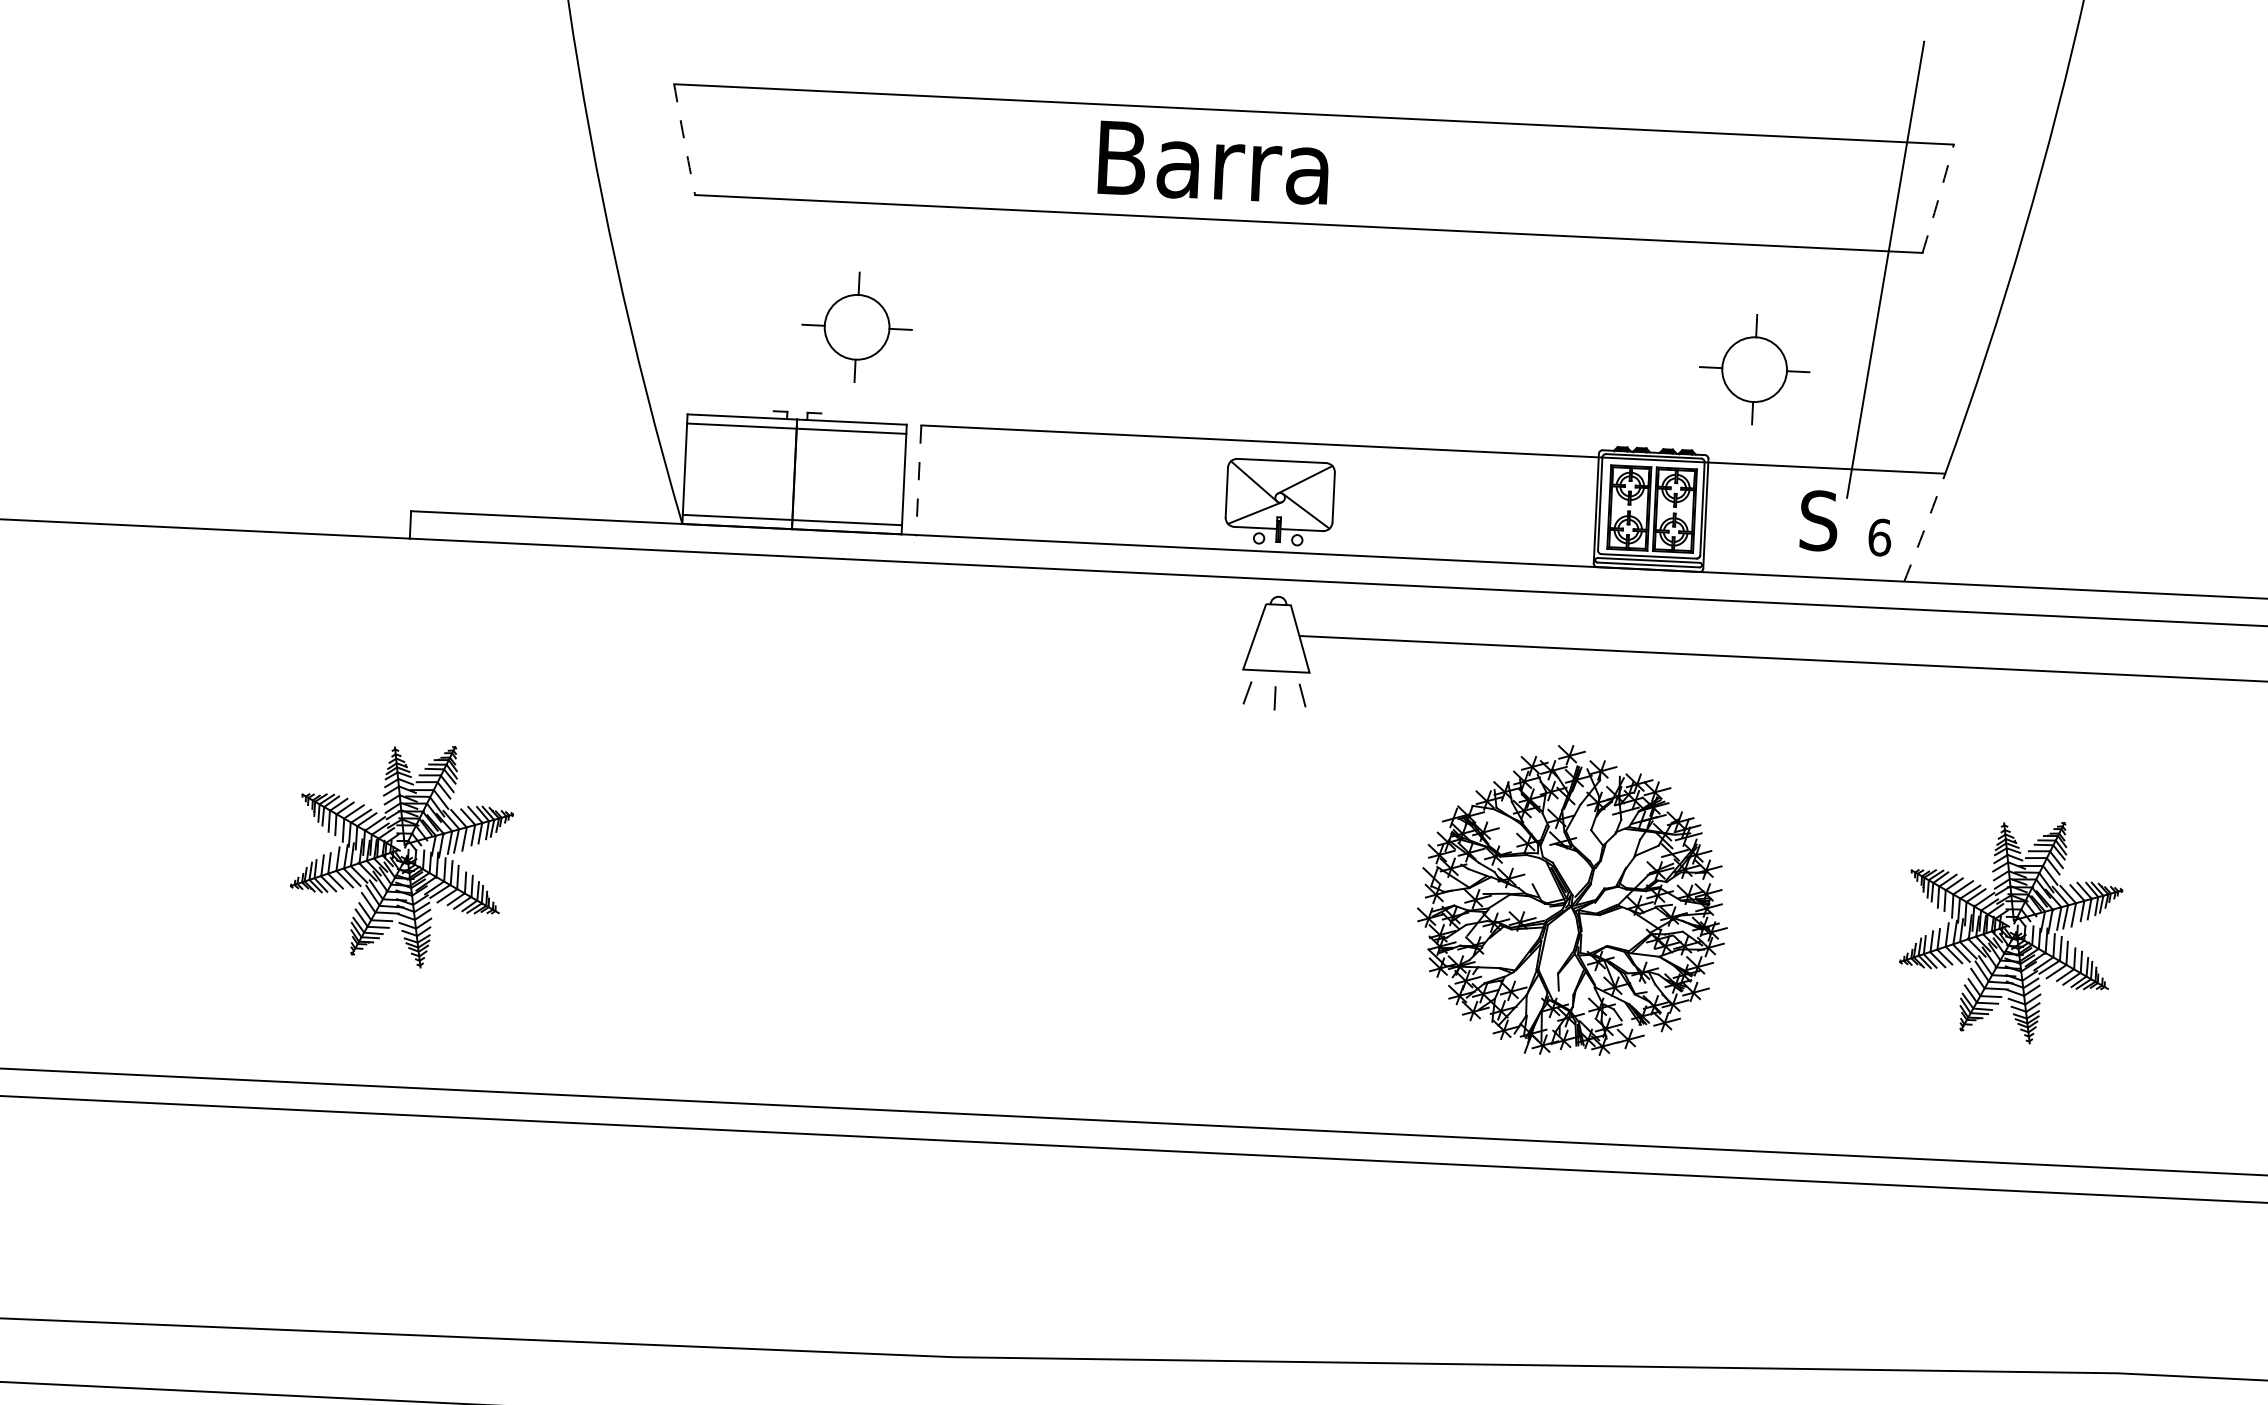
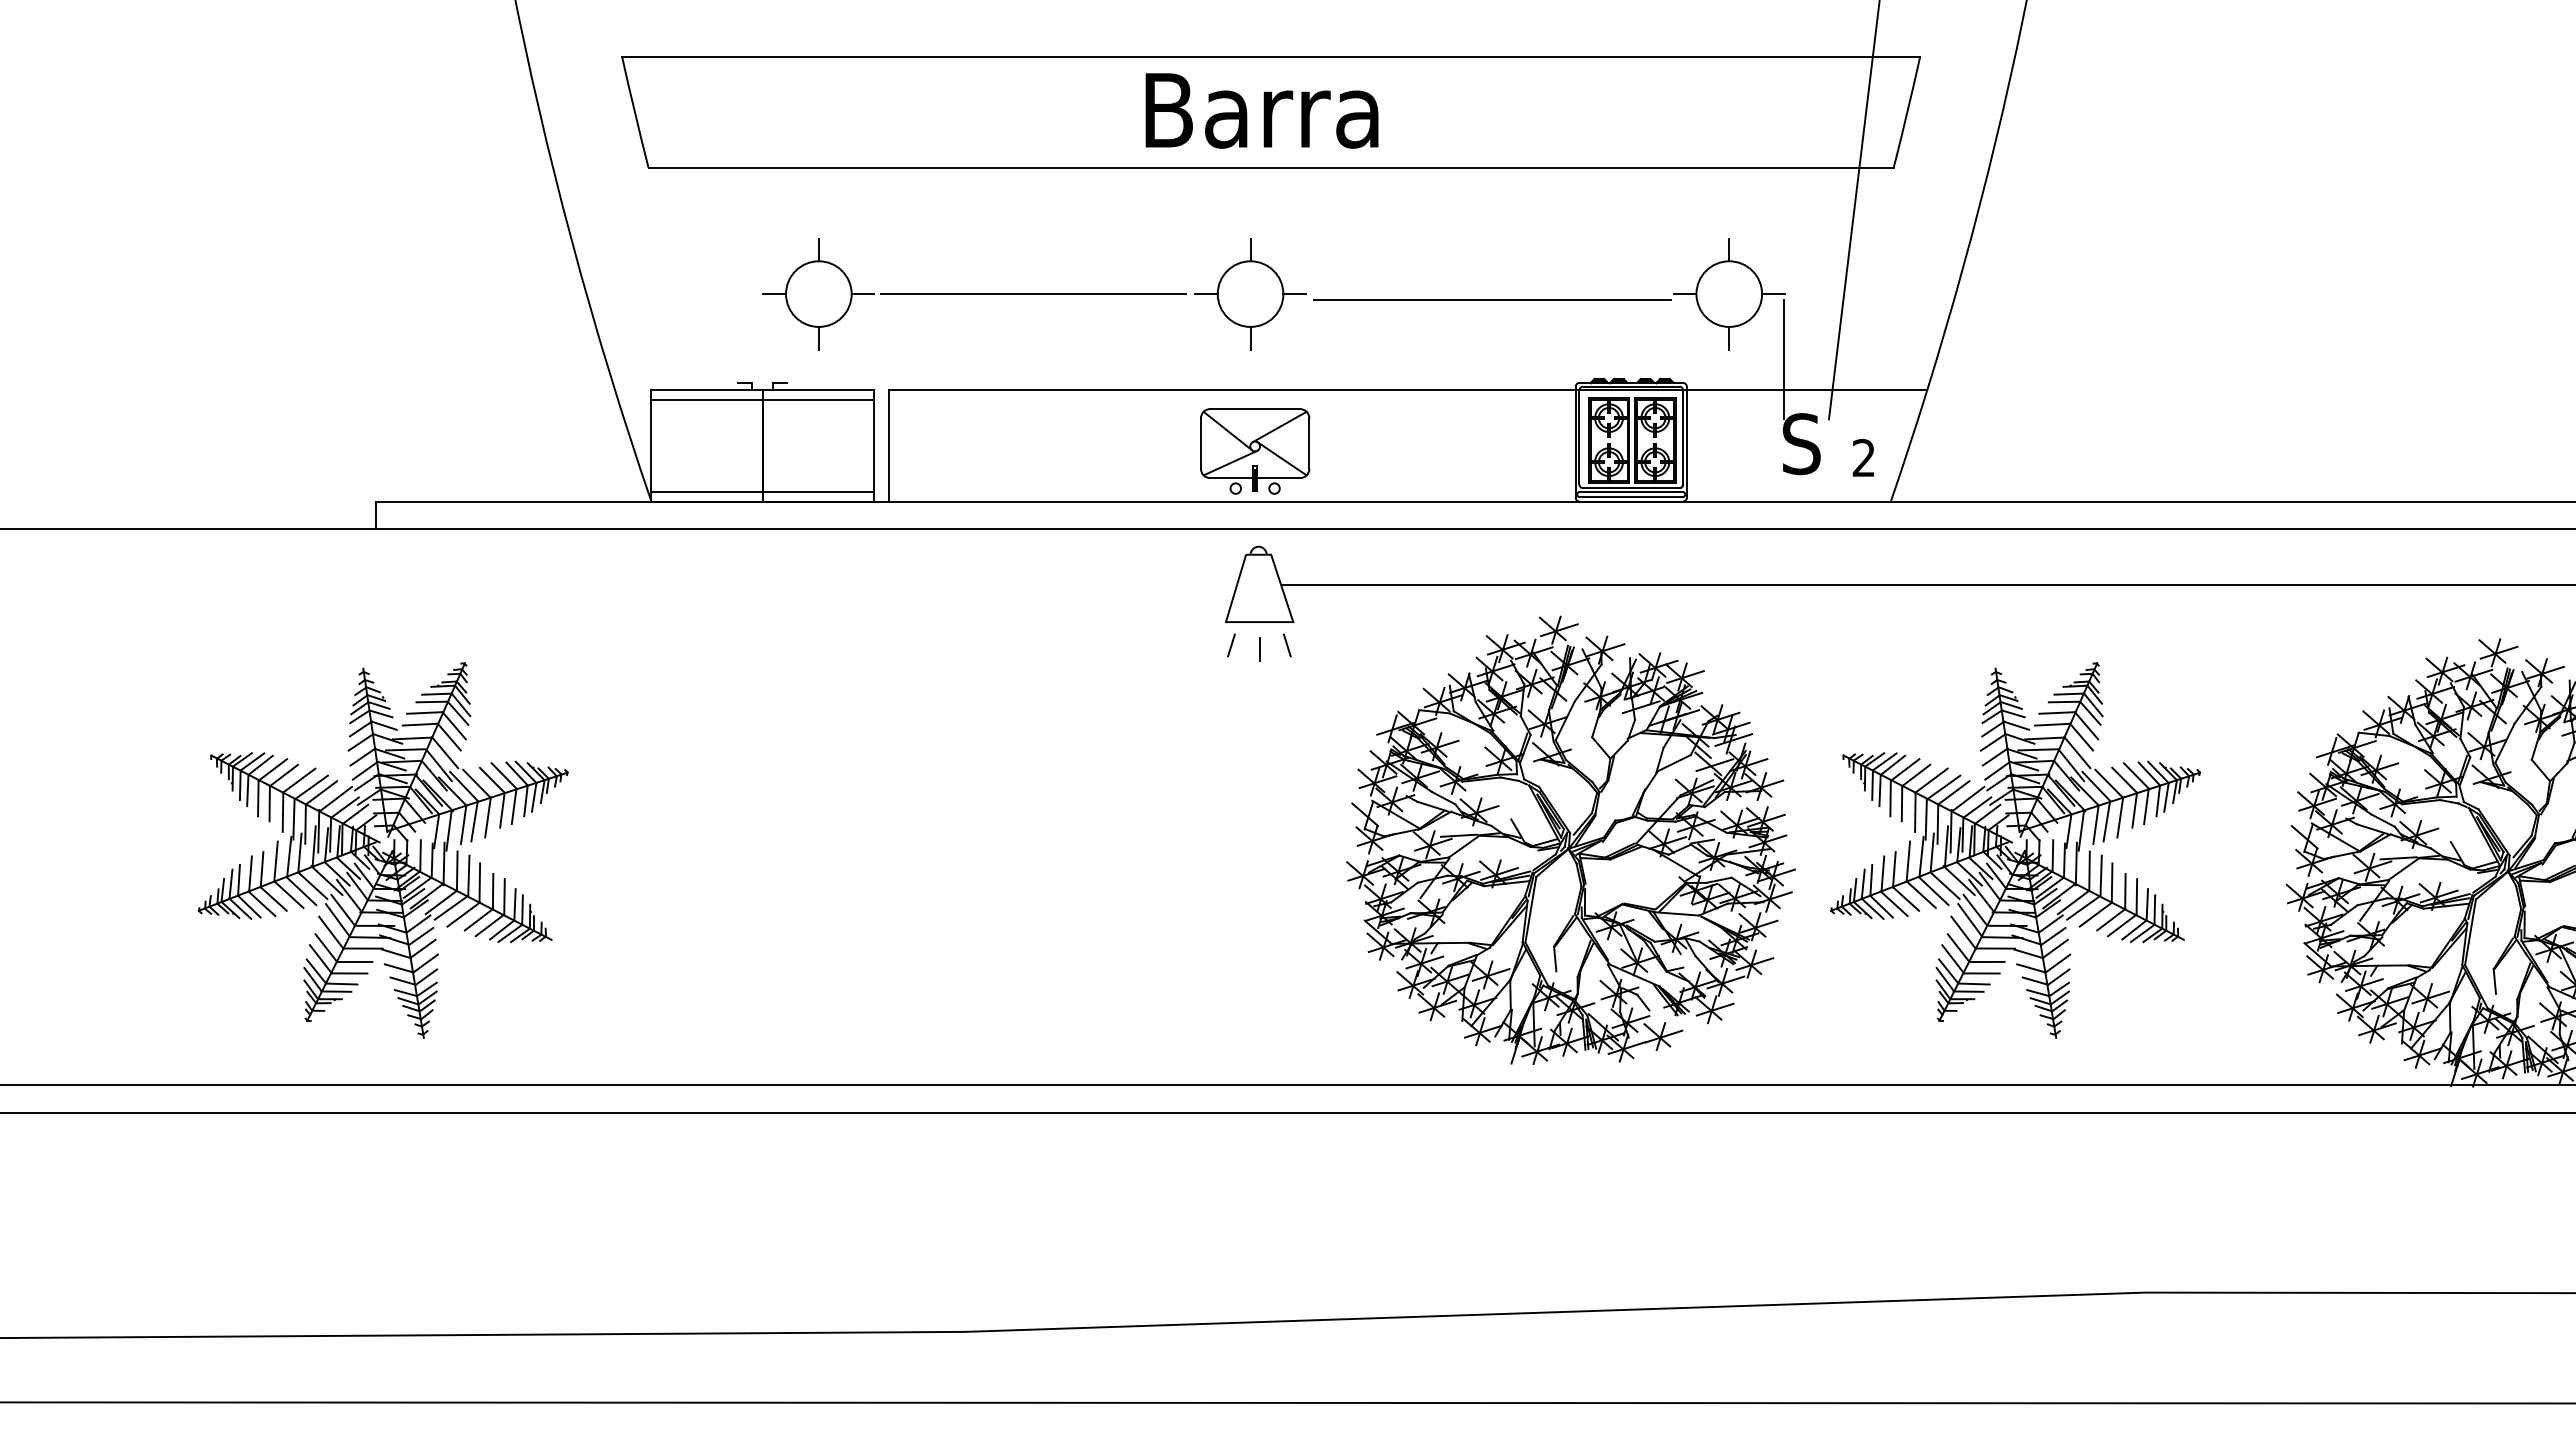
arc: (683, 139) -> (634, 112), dashed -> solid
text: (1213, 162) -> (1261, 110), moved
arc: (1938, 198) -> (1907, 112), dashed -> solid
line: (1067, 336) -> (1032, 293), added
part: (1282, 347) -> (1250, 294), added
line: (1519, 364) -> (1491, 300), added
line: (1805, 436) -> (1783, 359), added
line: (918, 479) -> (888, 445), dashed -> solid
arc: (1925, 528) -> (1909, 446), dashed -> solid
text: (1879, 536) -> (1863, 457), 6 -> 2
part: (401, 855) -> (382, 850), size x1.67
part: (1572, 899) -> (1570, 839), size x1.43
part: (2010, 931) -> (2015, 850), size x1.67

